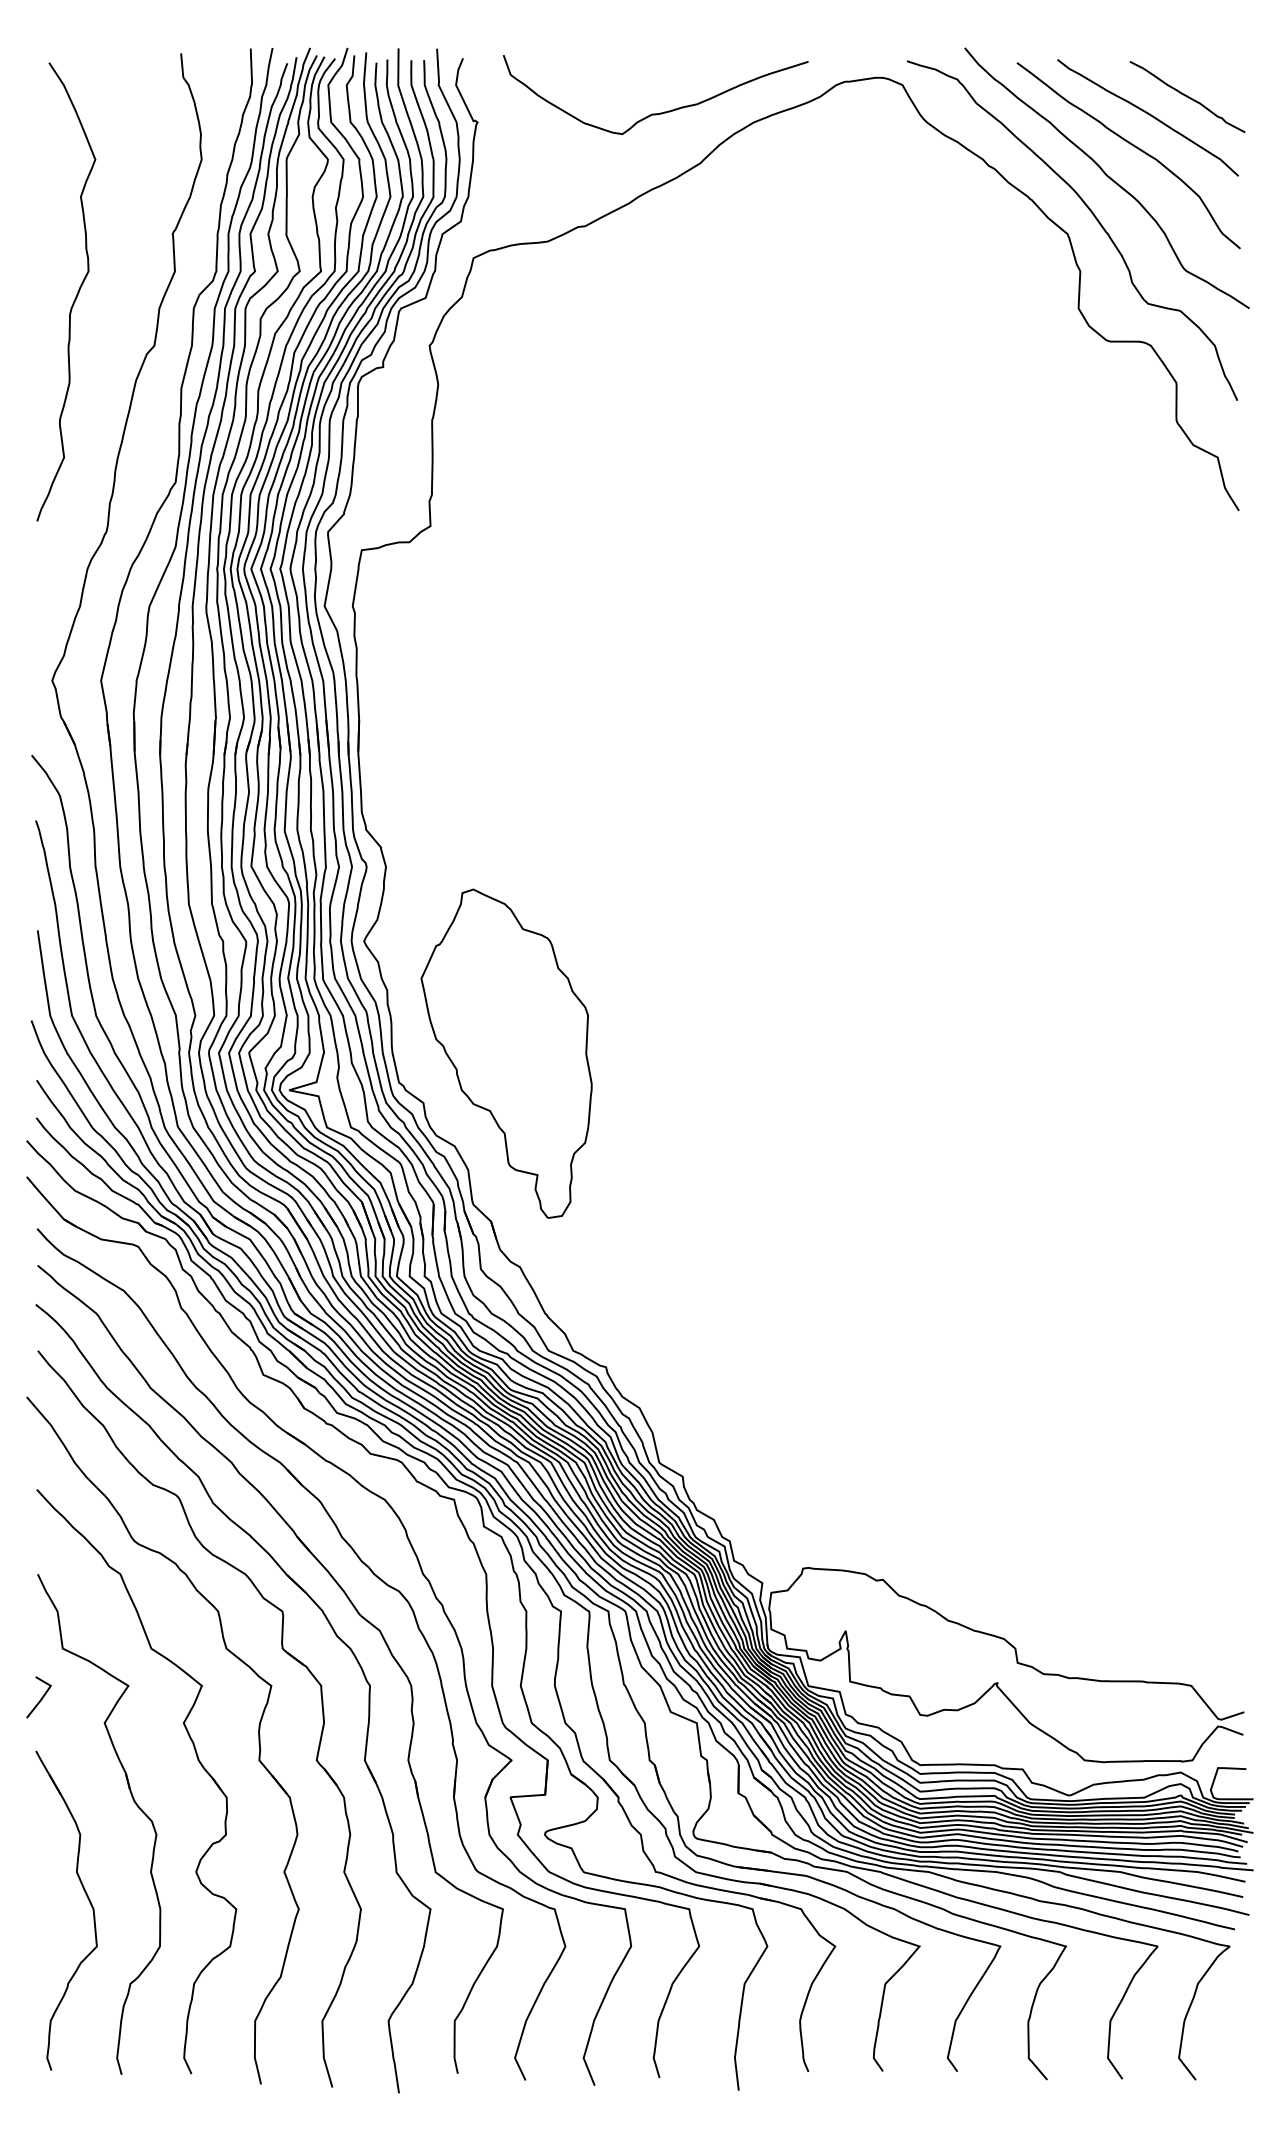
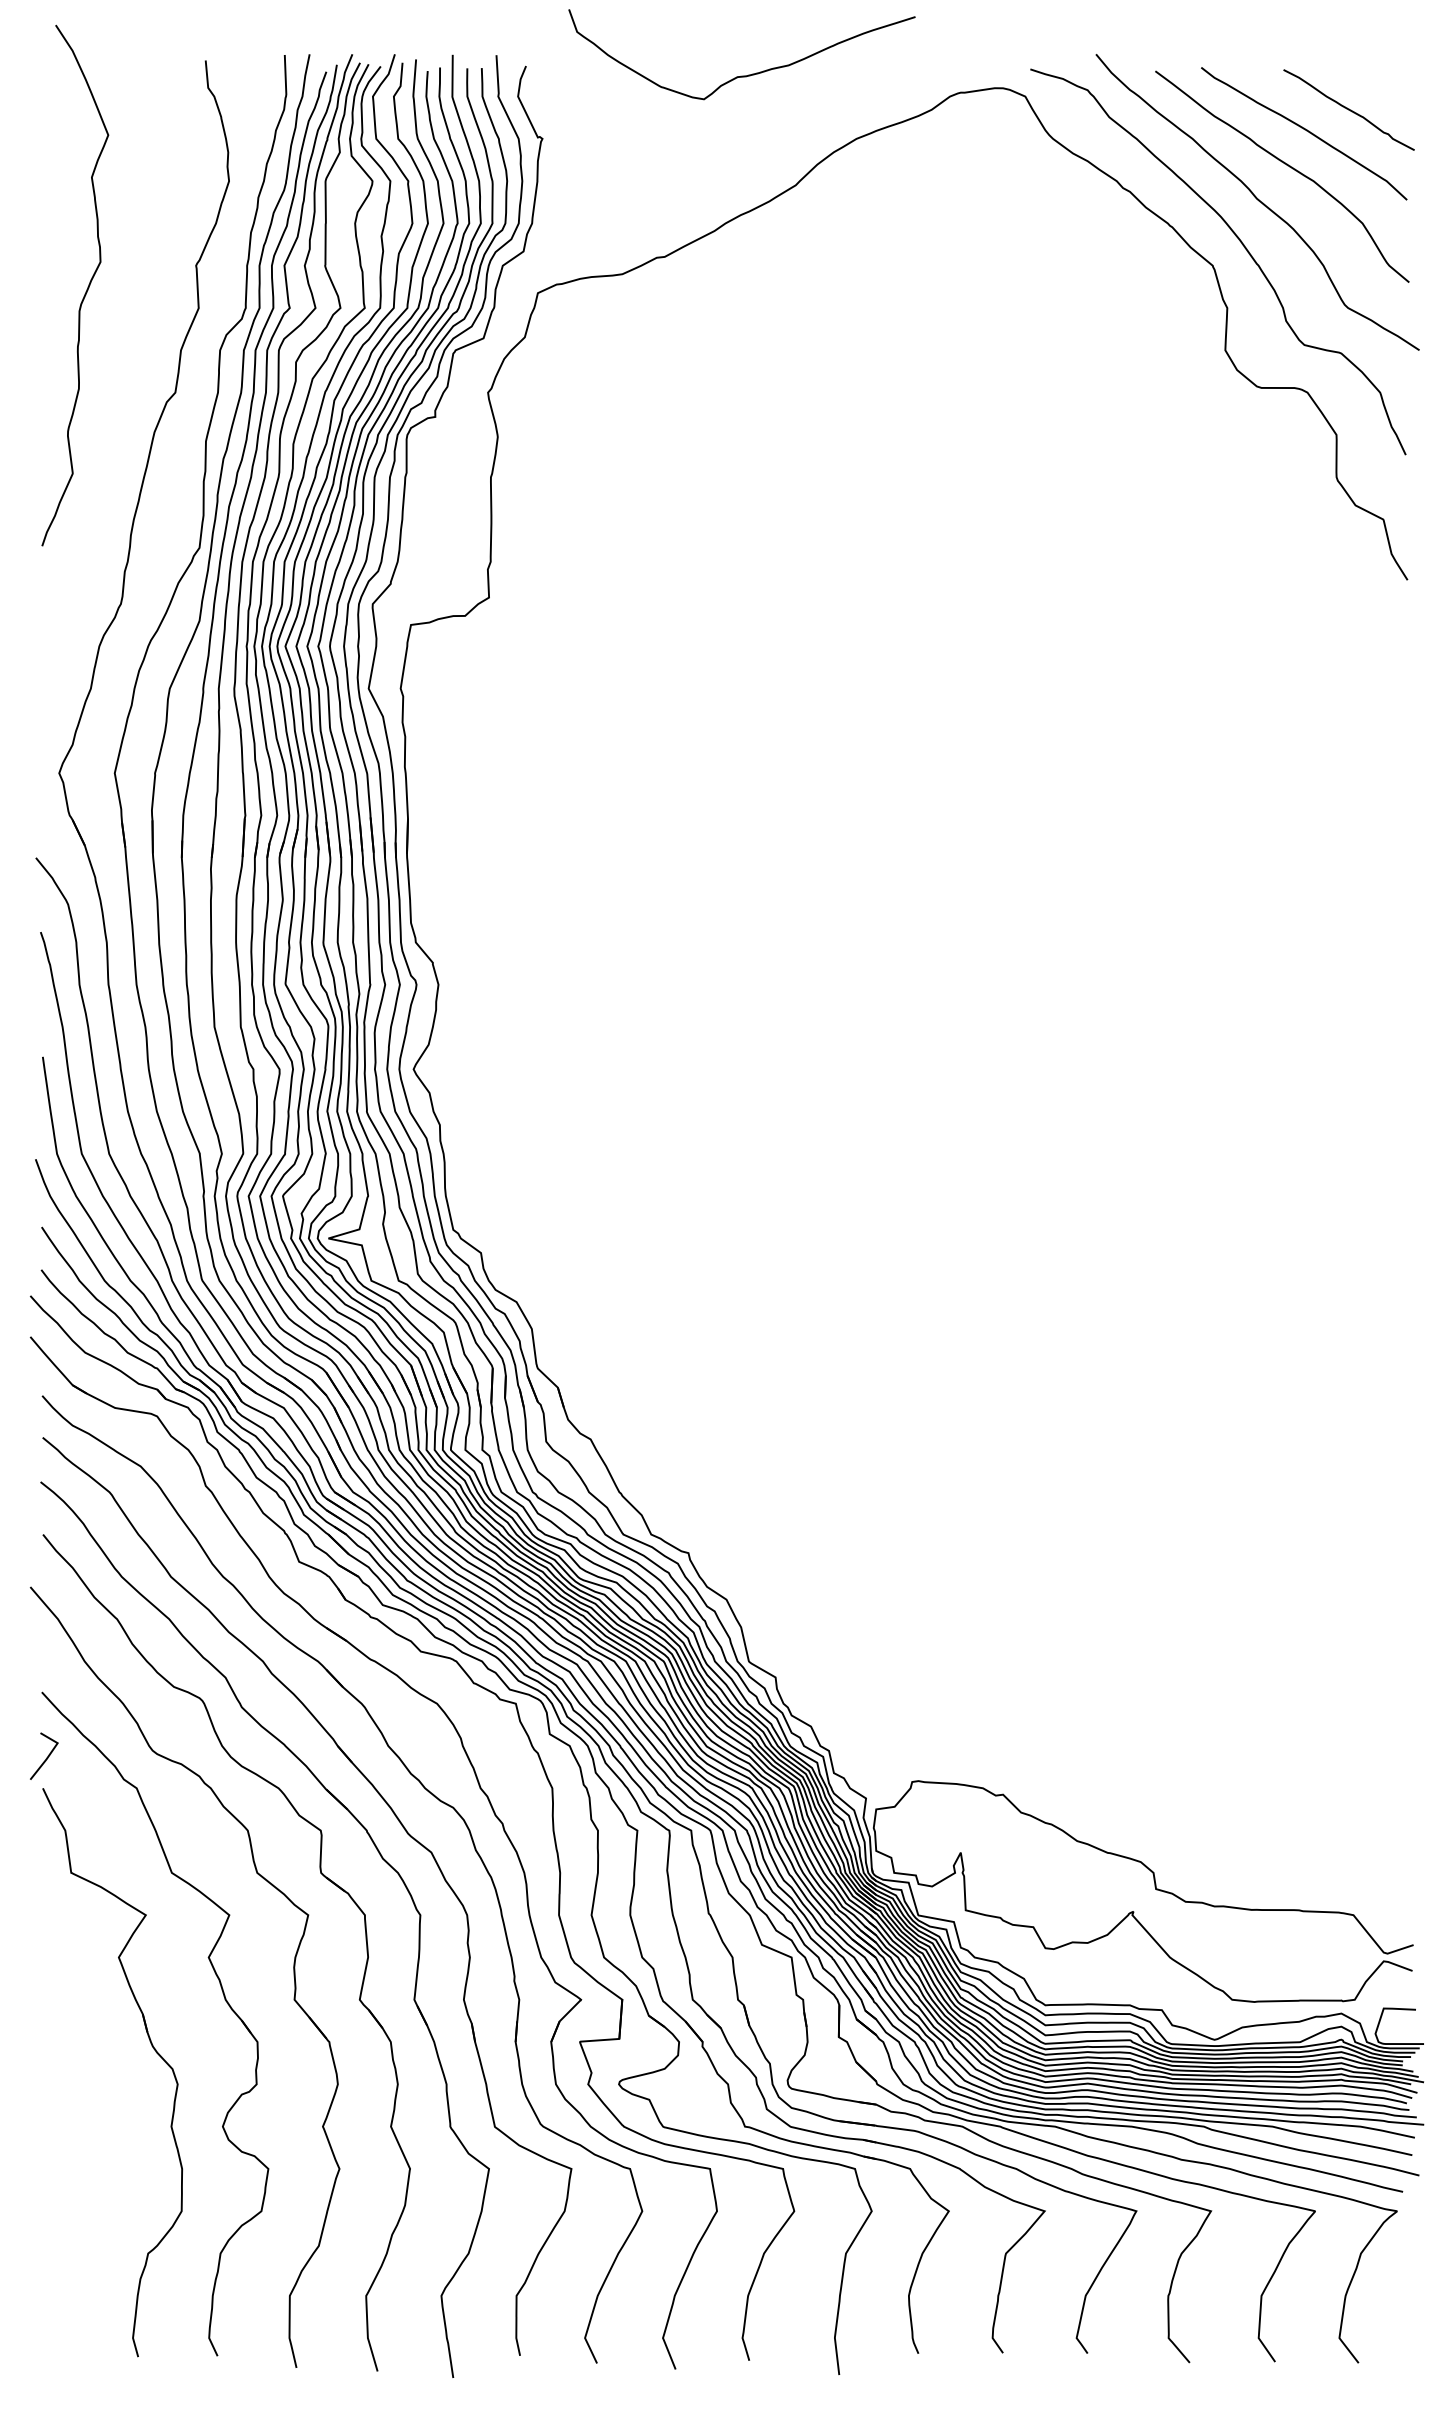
curve: (655, 113) -> (741, 75), moved
curve: (75, 297) -> (85, 291), moved
part: (506, 1053) -> (575, 1196), removed
line: (40, 1698) -> (46, 1757), moved
part: (88, 1900) -> (100, 2159), removed

